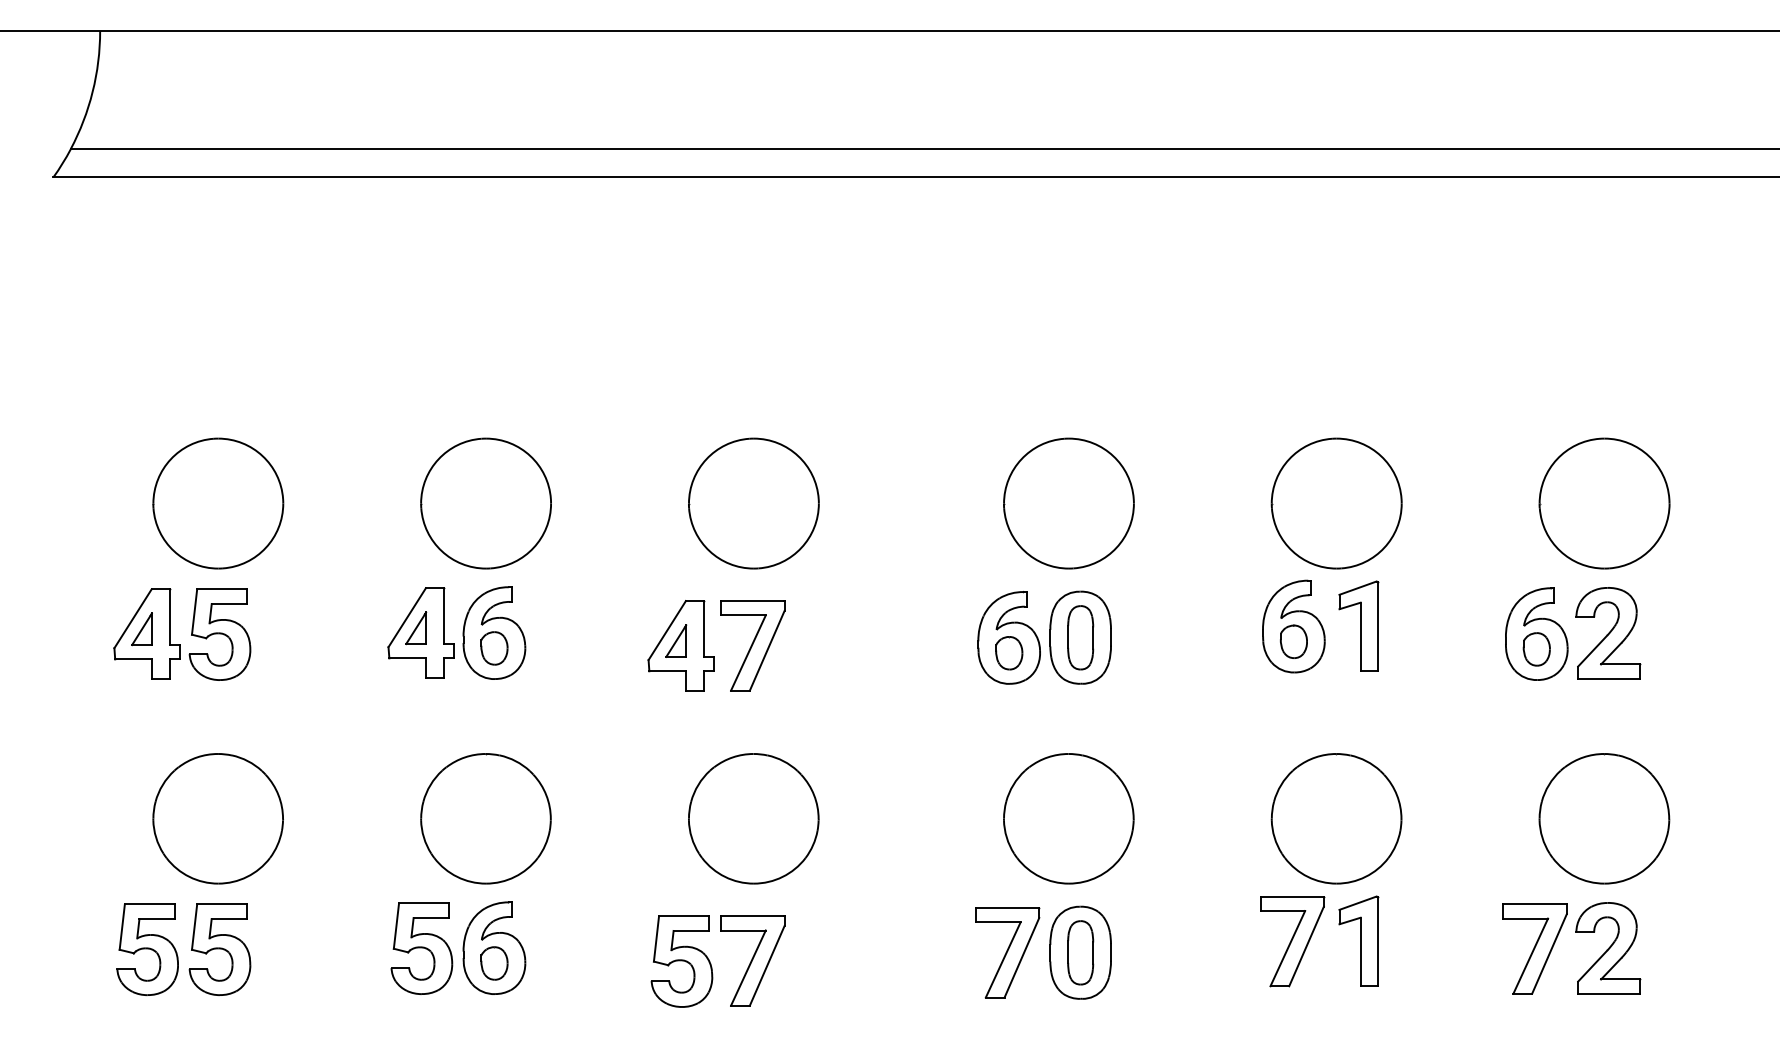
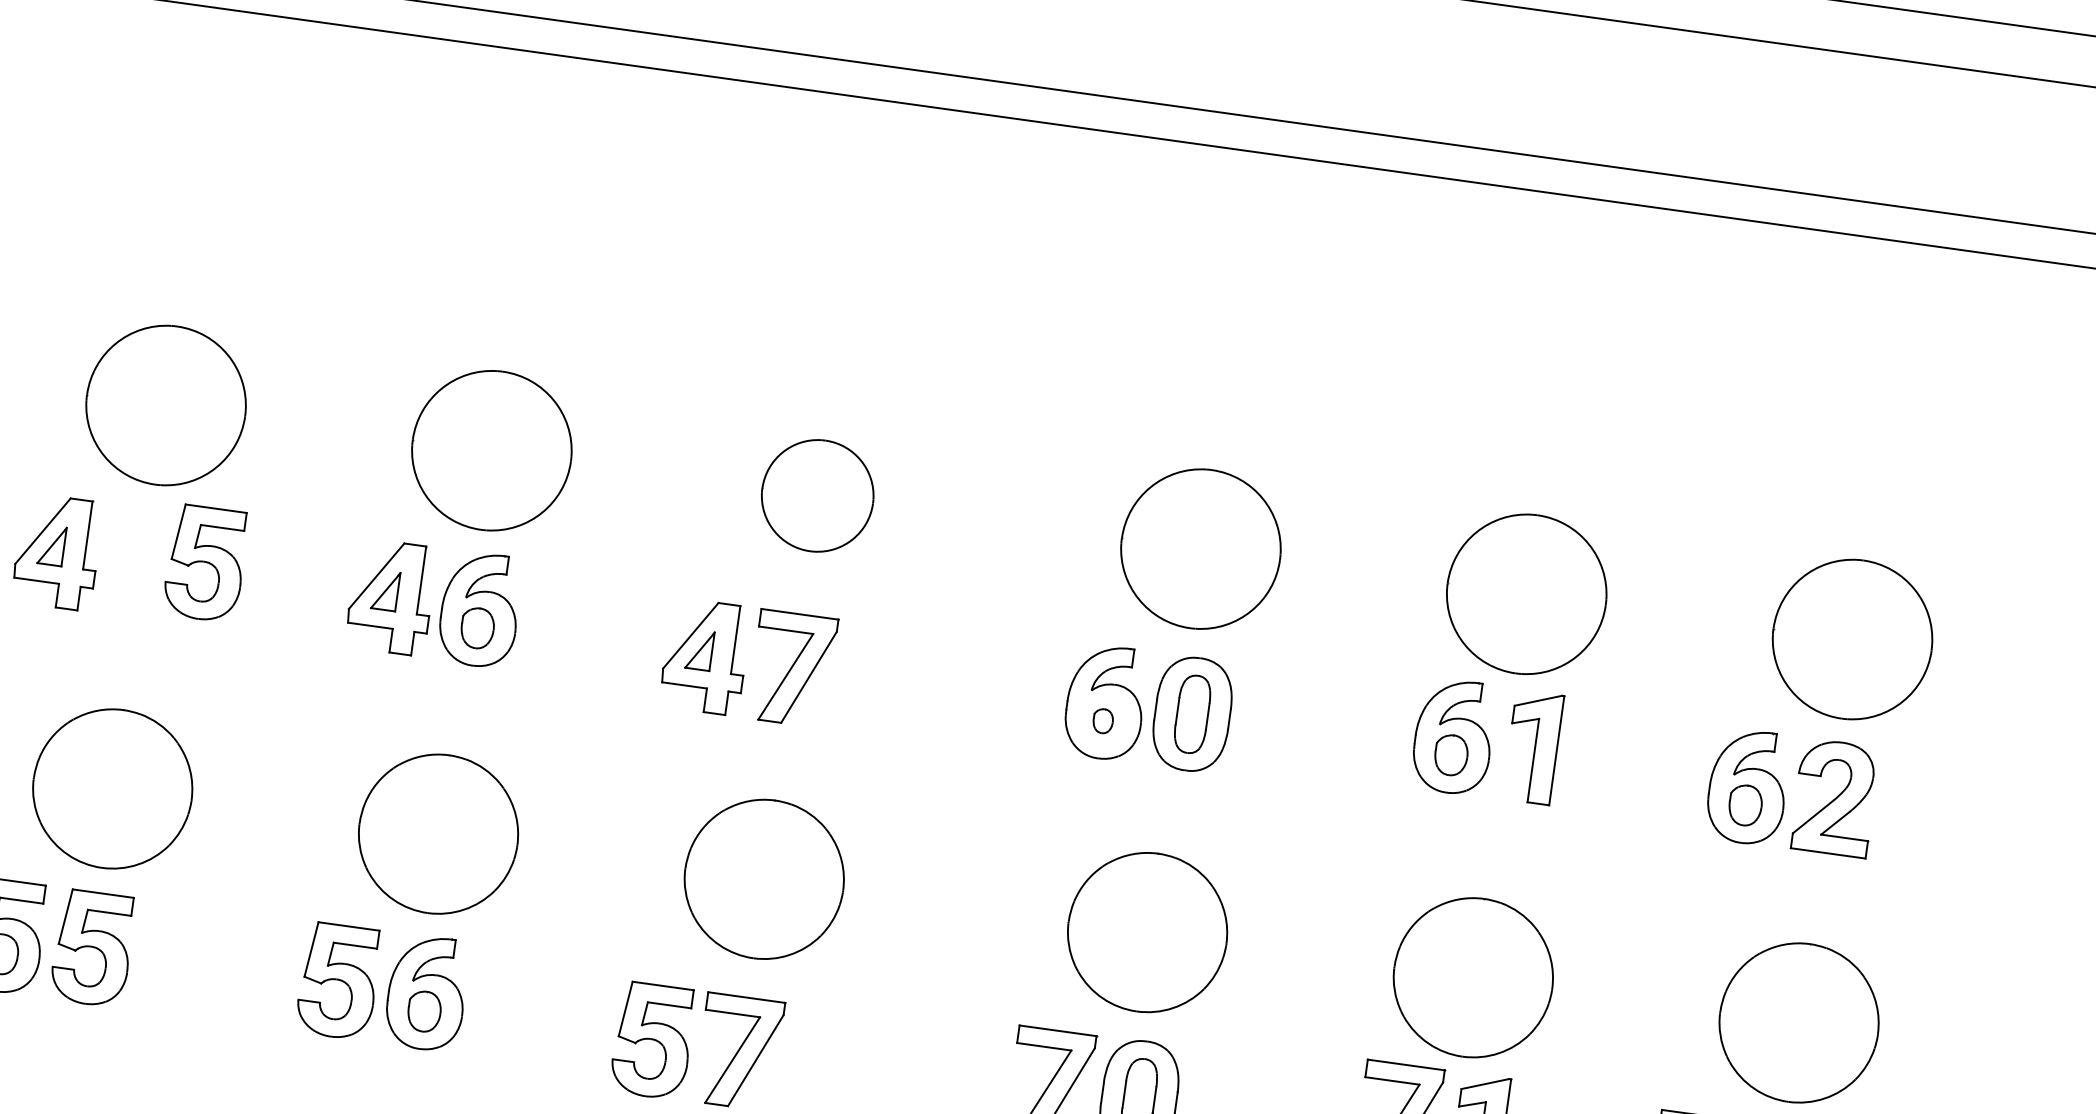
part: (753, 503) -> (817, 495), size x0.7
part: (219, 634) -> (205, 563), moved
part: (1009, 653) -> (1103, 721), size x0.6

